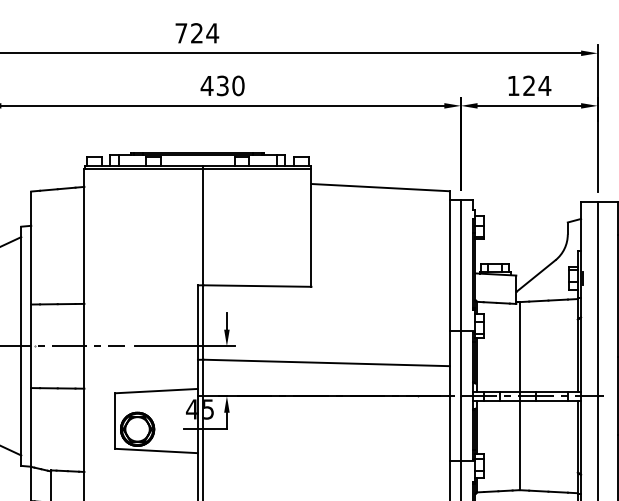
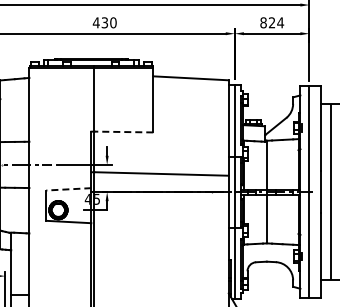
text: (513, 85) -> (263, 22), 124 -> 824
line: (256, 286) -> (123, 132), solid -> dashed
line: (156, 391) -> (68, 189), solid -> dashed

